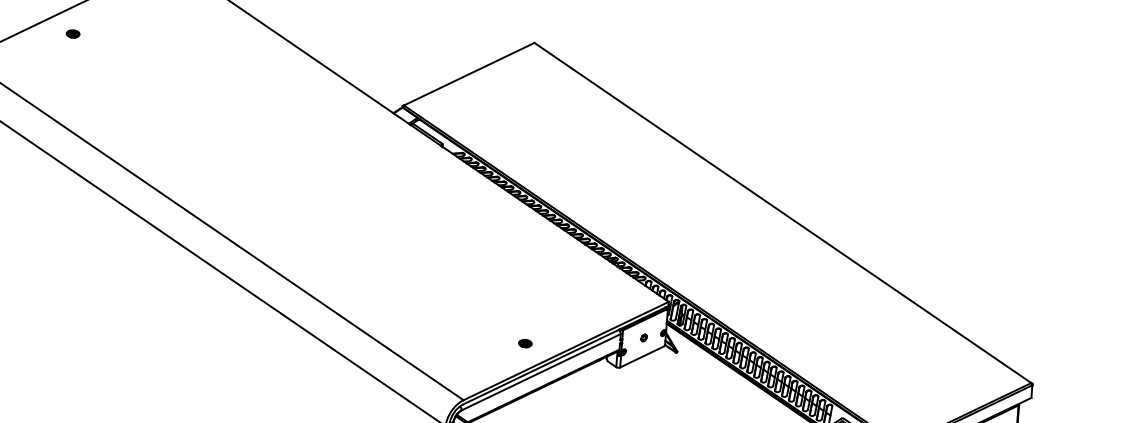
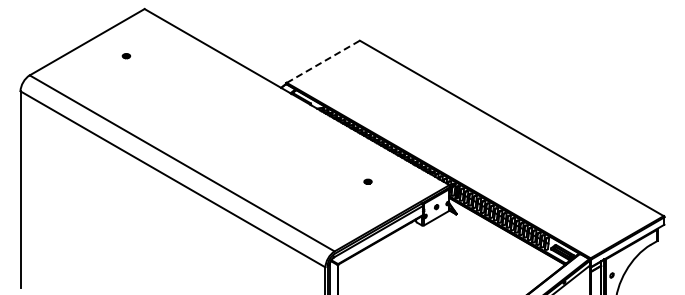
part: (73, 34) -> (126, 56), moved
line: (469, 73) -> (323, 61), solid -> dashed
part: (524, 343) -> (367, 181), moved

